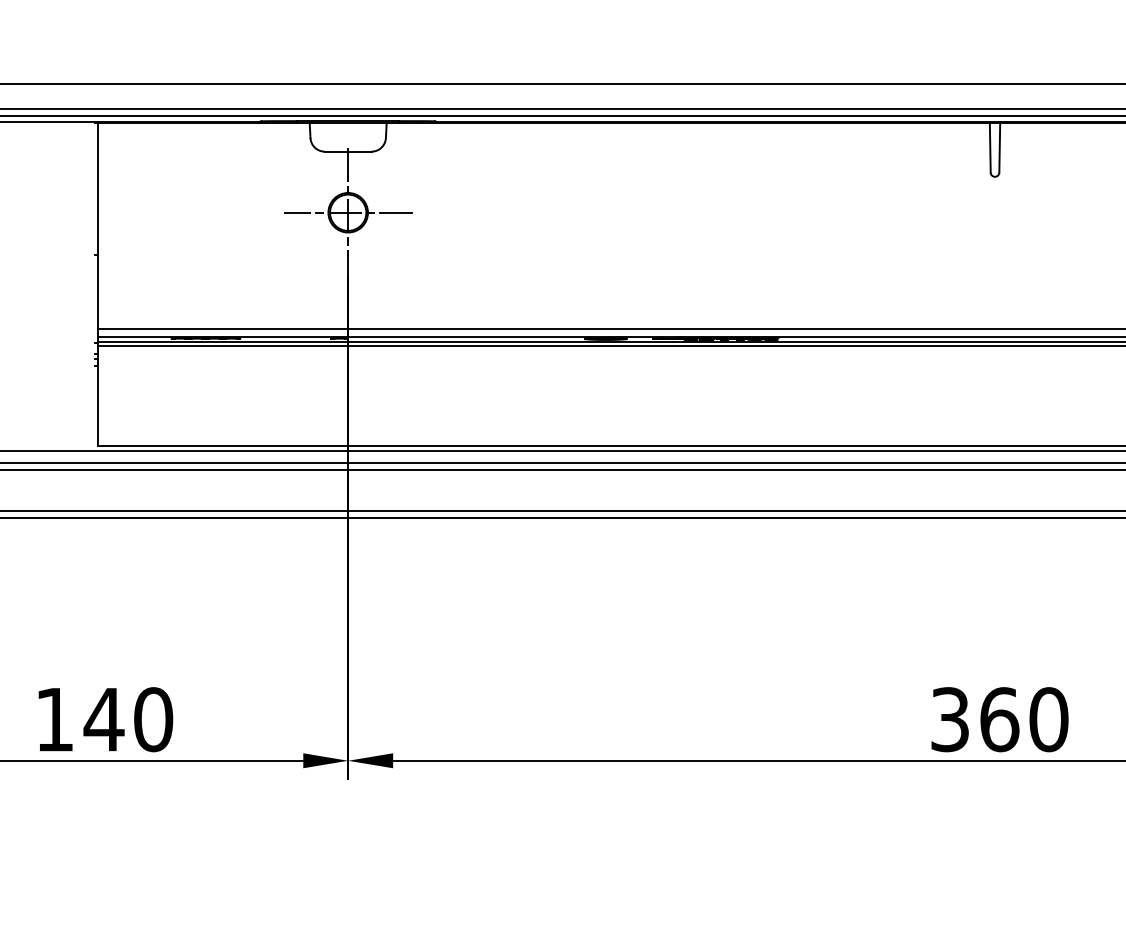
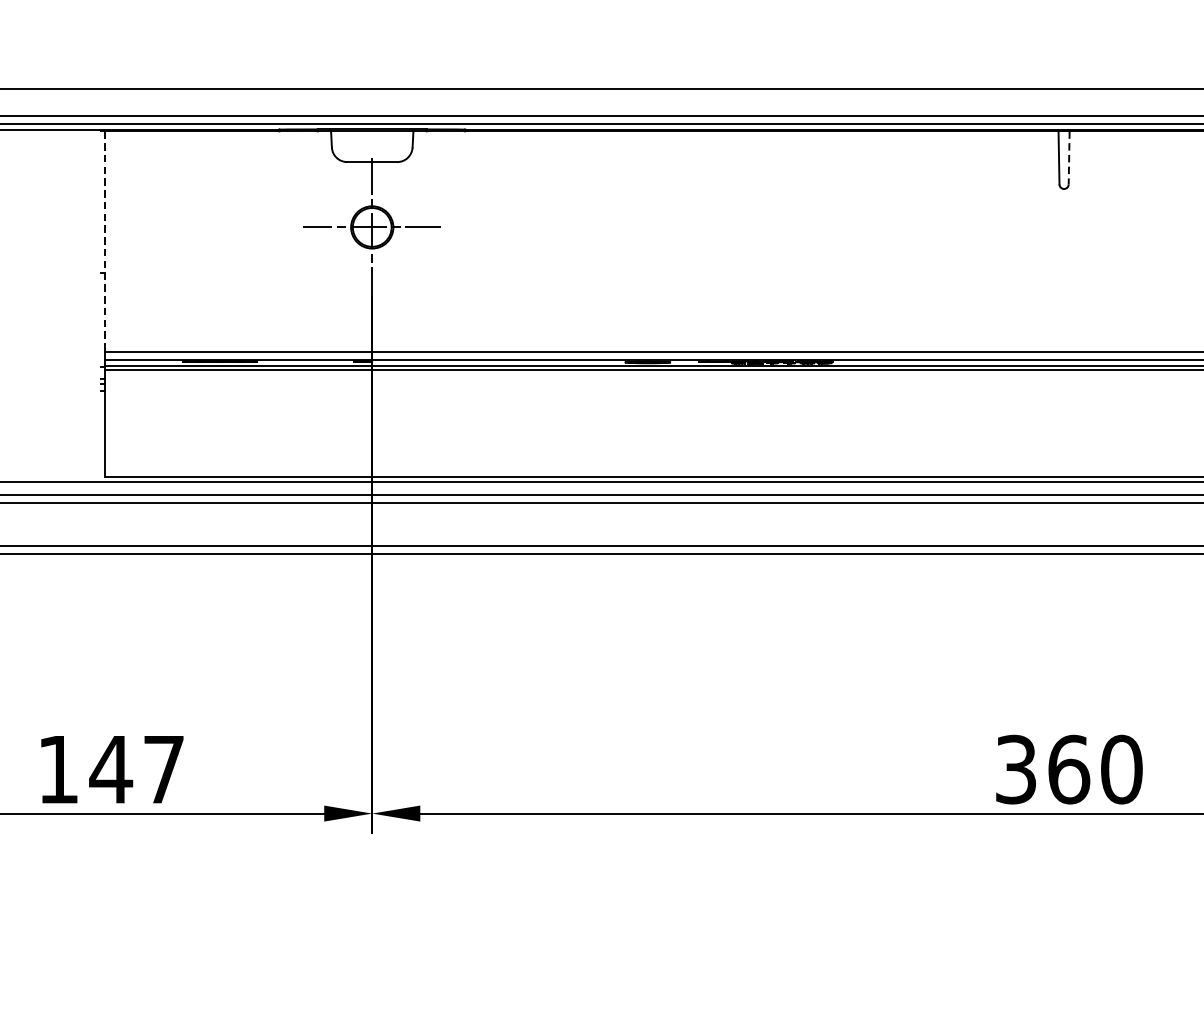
line: (999, 147) -> (1068, 157), solid -> dashed
line: (98, 226) -> (105, 242), solid -> dashed
text: (153, 719) -> (163, 769), 140 -> 147

